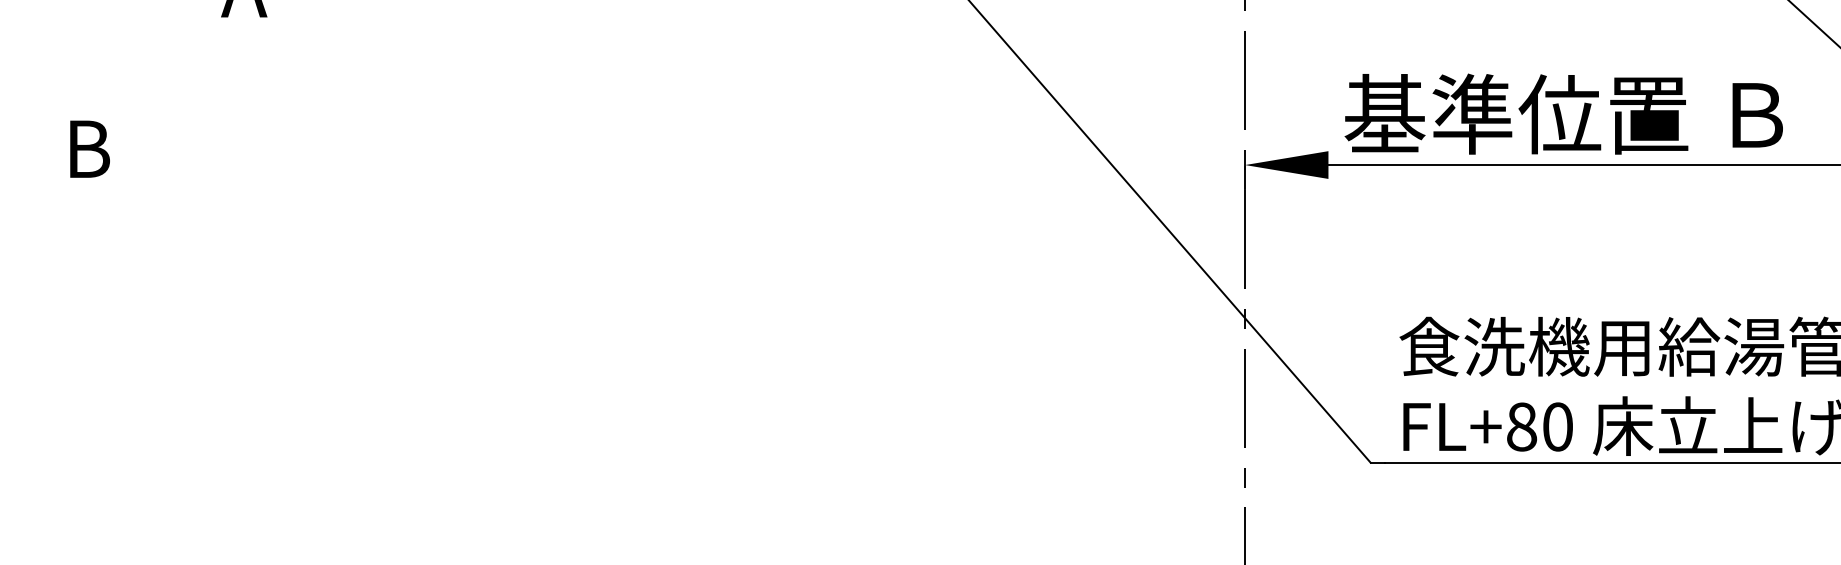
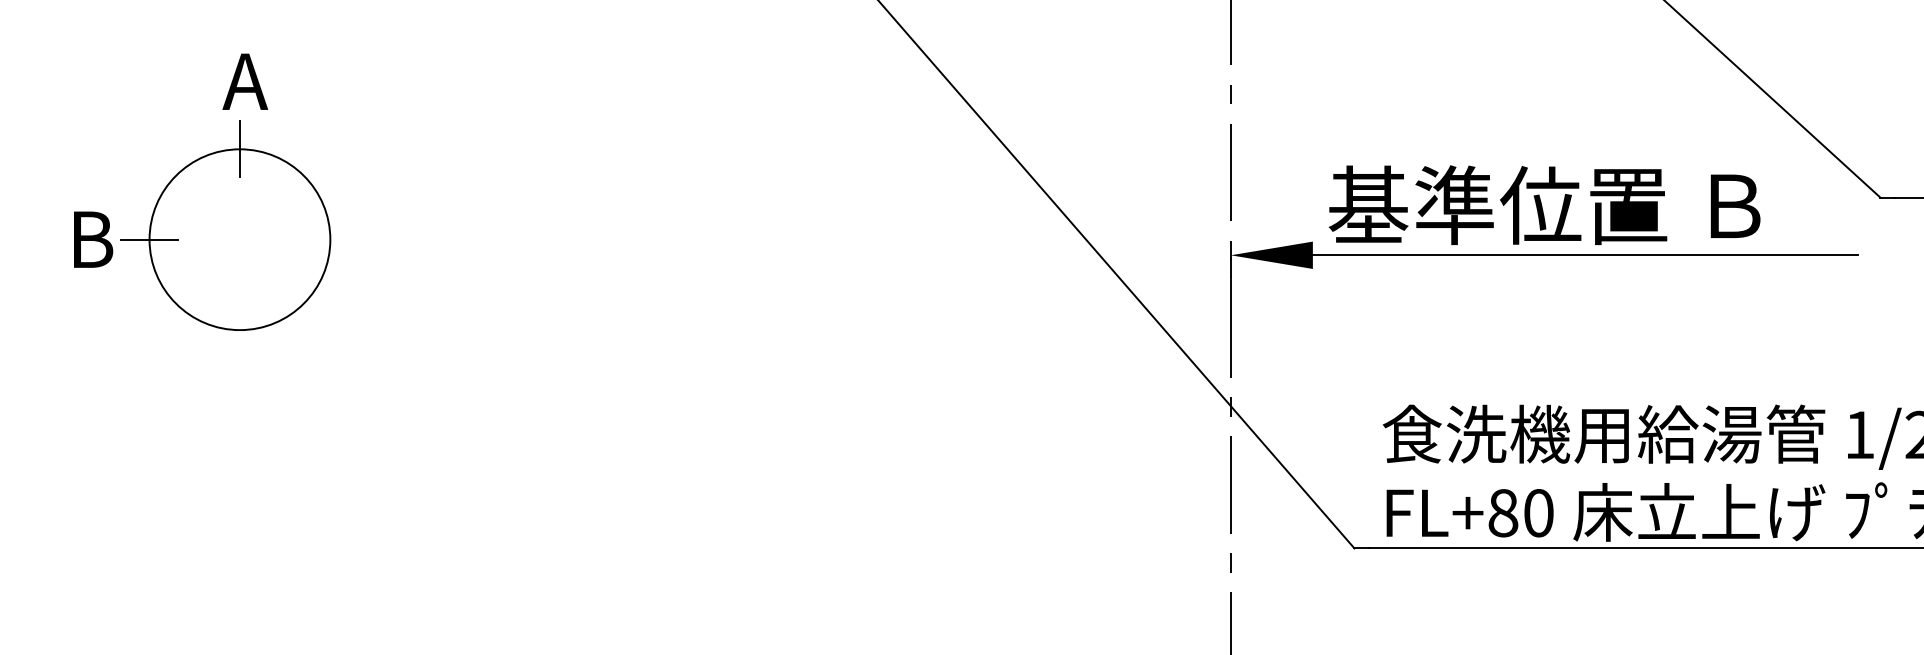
part: (224, 134) -> (225, 225), added

